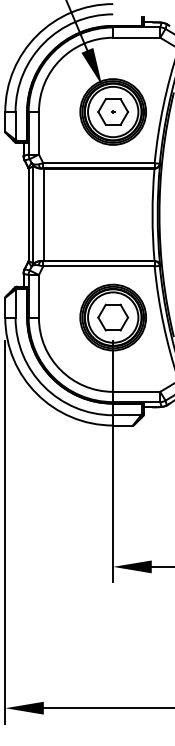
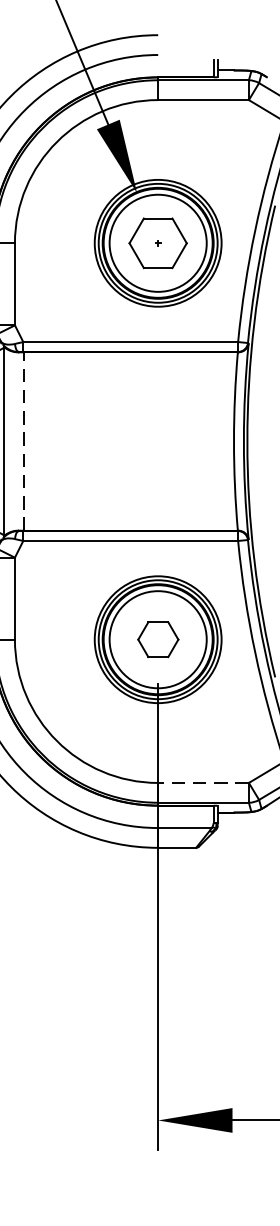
line: (43, 214) -> (23, 440), solid -> dashed
part: (113, 317) -> (158, 639), size x0.7
line: (136, 391) -> (203, 782), solid -> dashed

